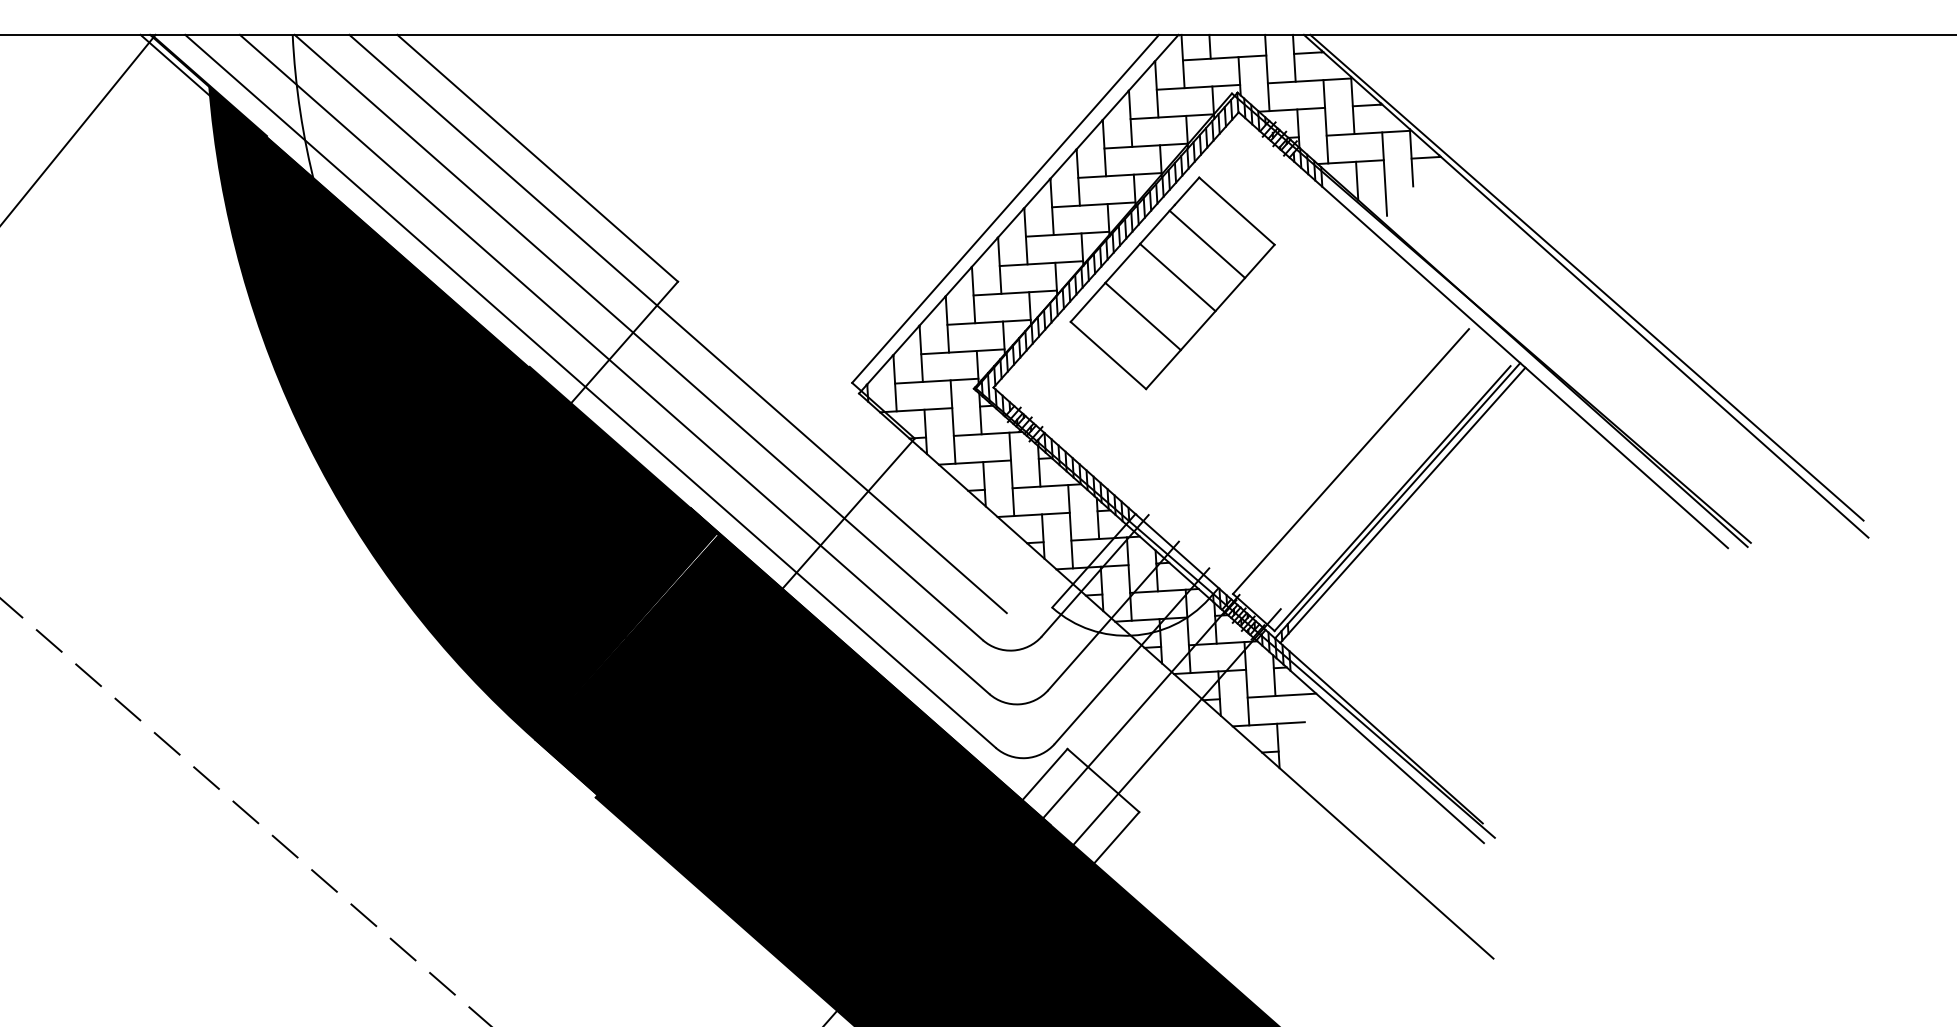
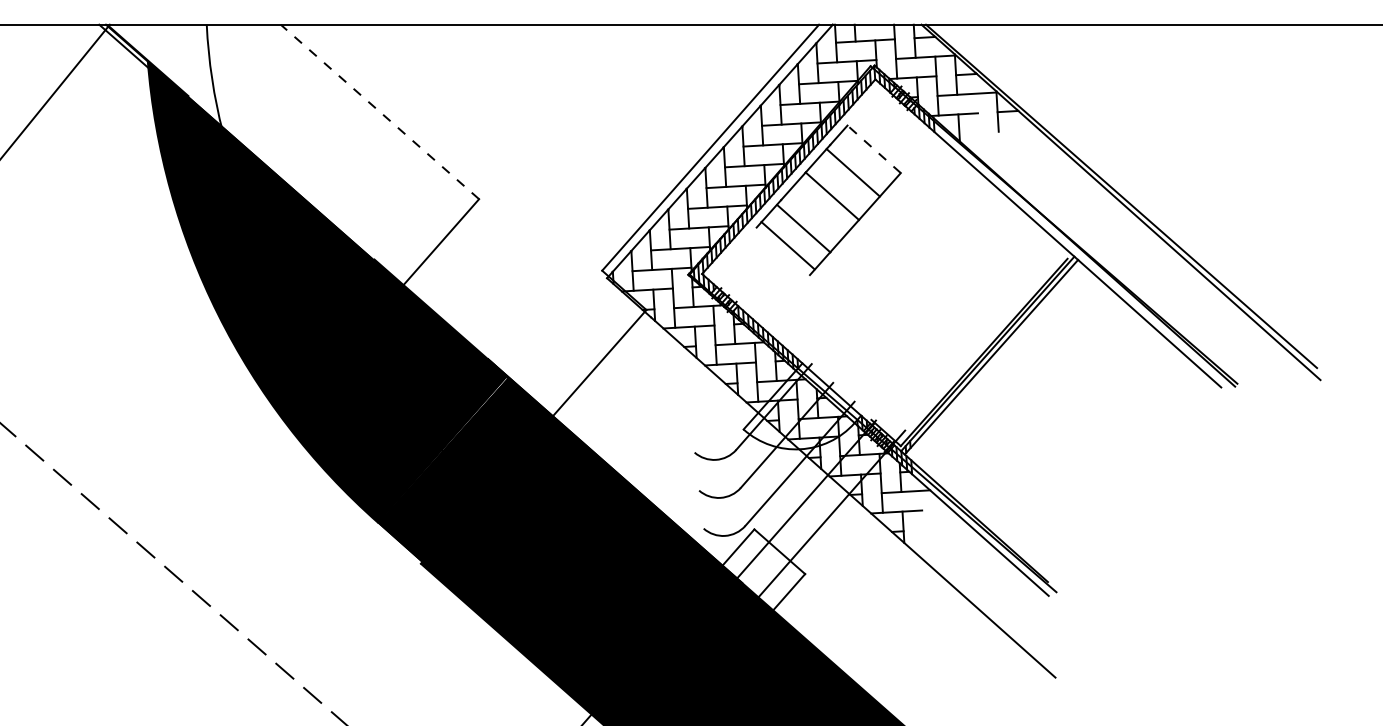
line: (537, 158) -> (379, 112), solid -> dashed
line: (1384, 173) -> (978, 122), removed
line: (1236, 210) -> (873, 148), solid -> dashed
line: (1142, 316) -> (787, 245), moved
line: (677, 323) -> (478, 228), removed
line: (638, 337) -> (451, 238), removed
line: (1108, 355) -> (803, 228), moved
line: (614, 364) -> (434, 257), removed
line: (590, 390) -> (417, 276), removed
line: (1351, 461) -> (955, 326), removed

